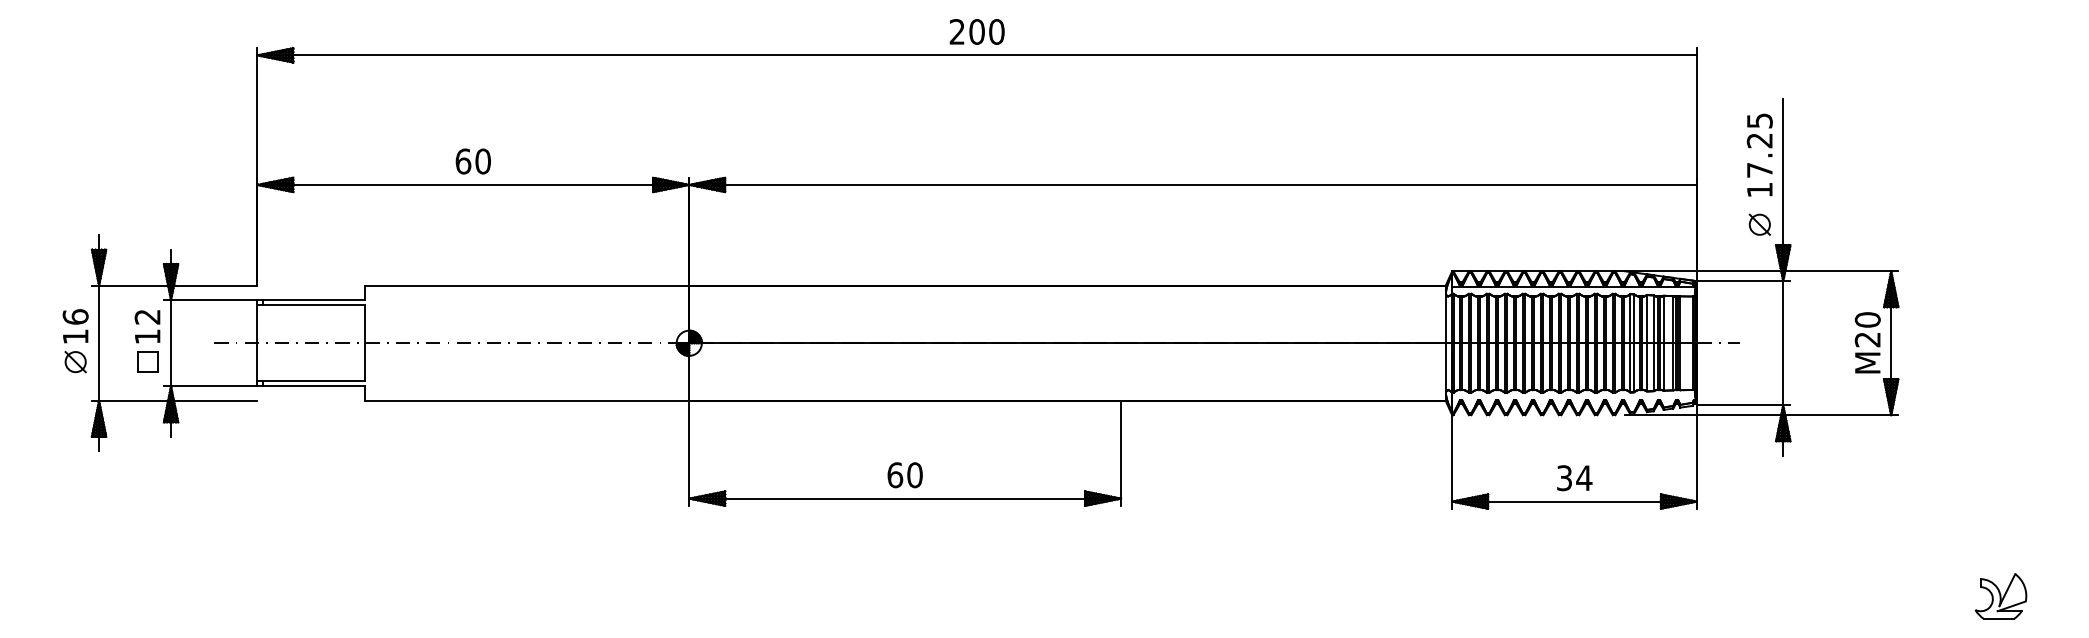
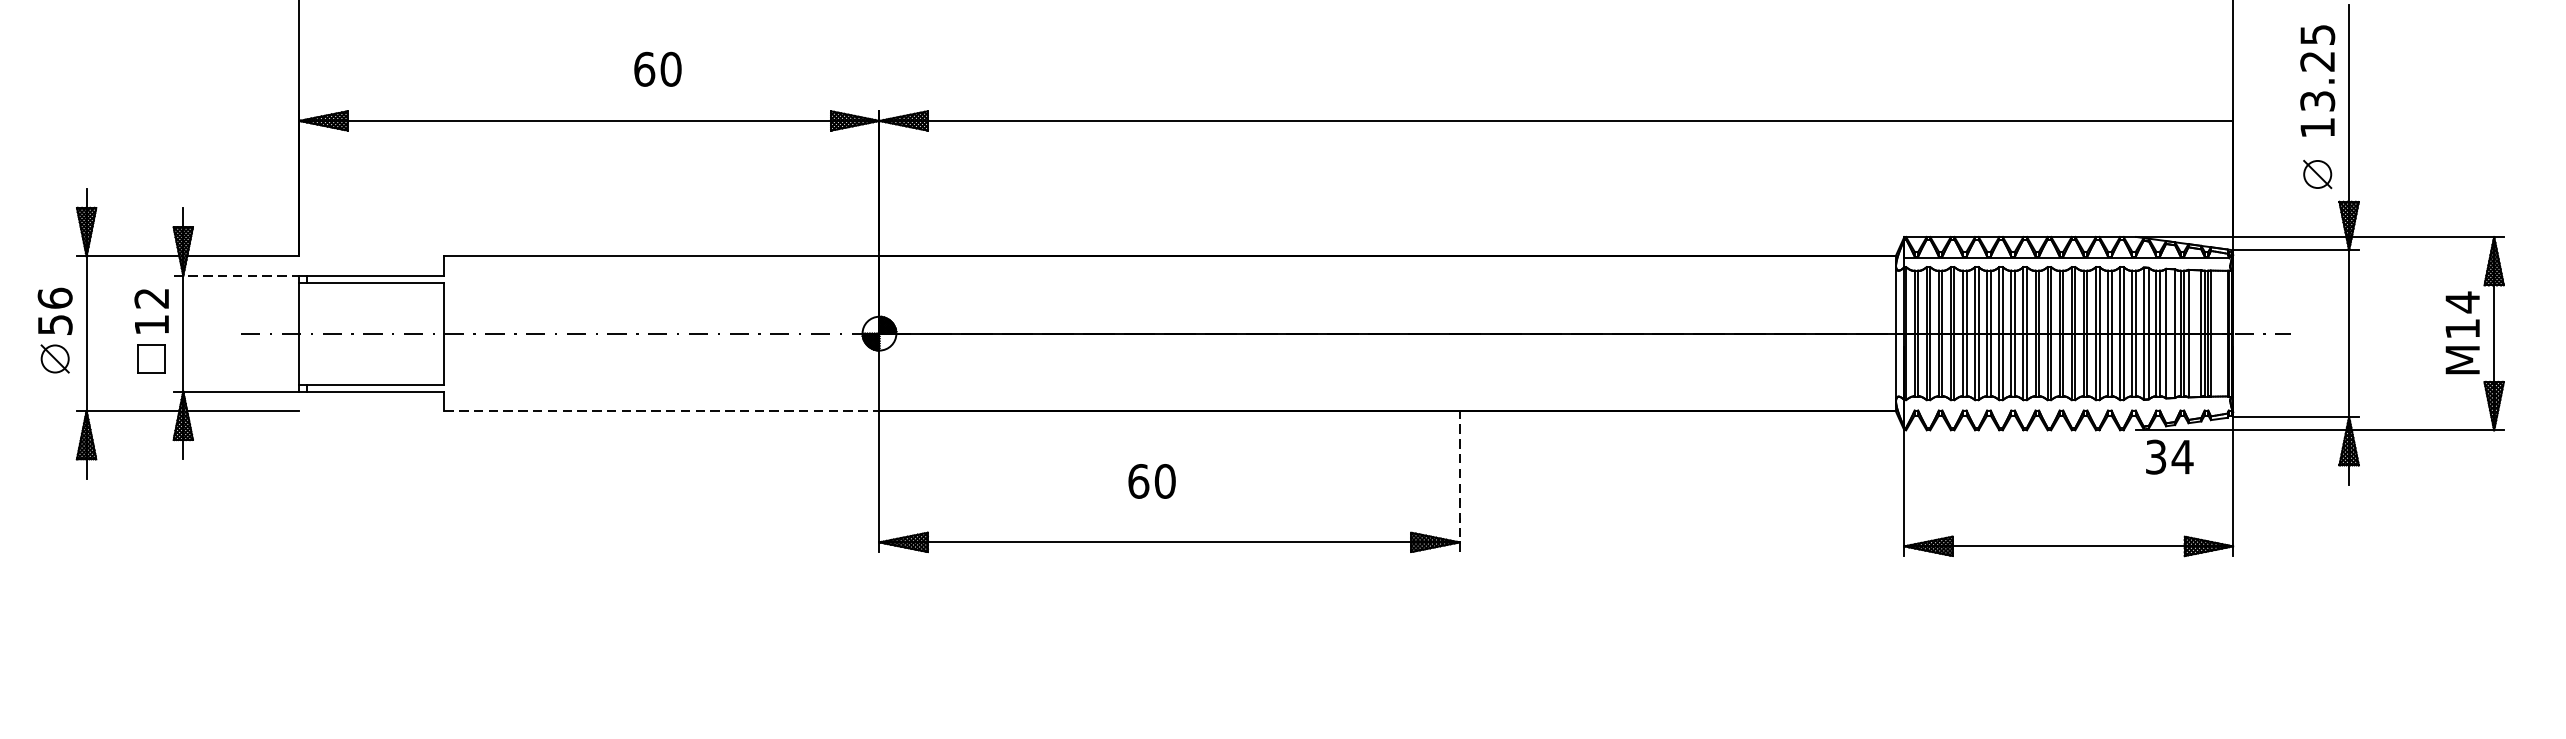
text: (472, 161) -> (656, 69), moved
text: (1759, 170) -> (2317, 101), 17.25 -> 13.25
line: (210, 300) -> (236, 276), solid -> dashed
text: (1867, 329) -> (2462, 315), M20 -> M14
text: (75, 336) -> (54, 324), 16 -> 56
line: (527, 400) -> (662, 410), solid -> dashed
line: (1121, 453) -> (1460, 481), solid -> dashed
text: (904, 475) -> (1151, 481), moved
text: (1574, 478) -> (2169, 457), moved

